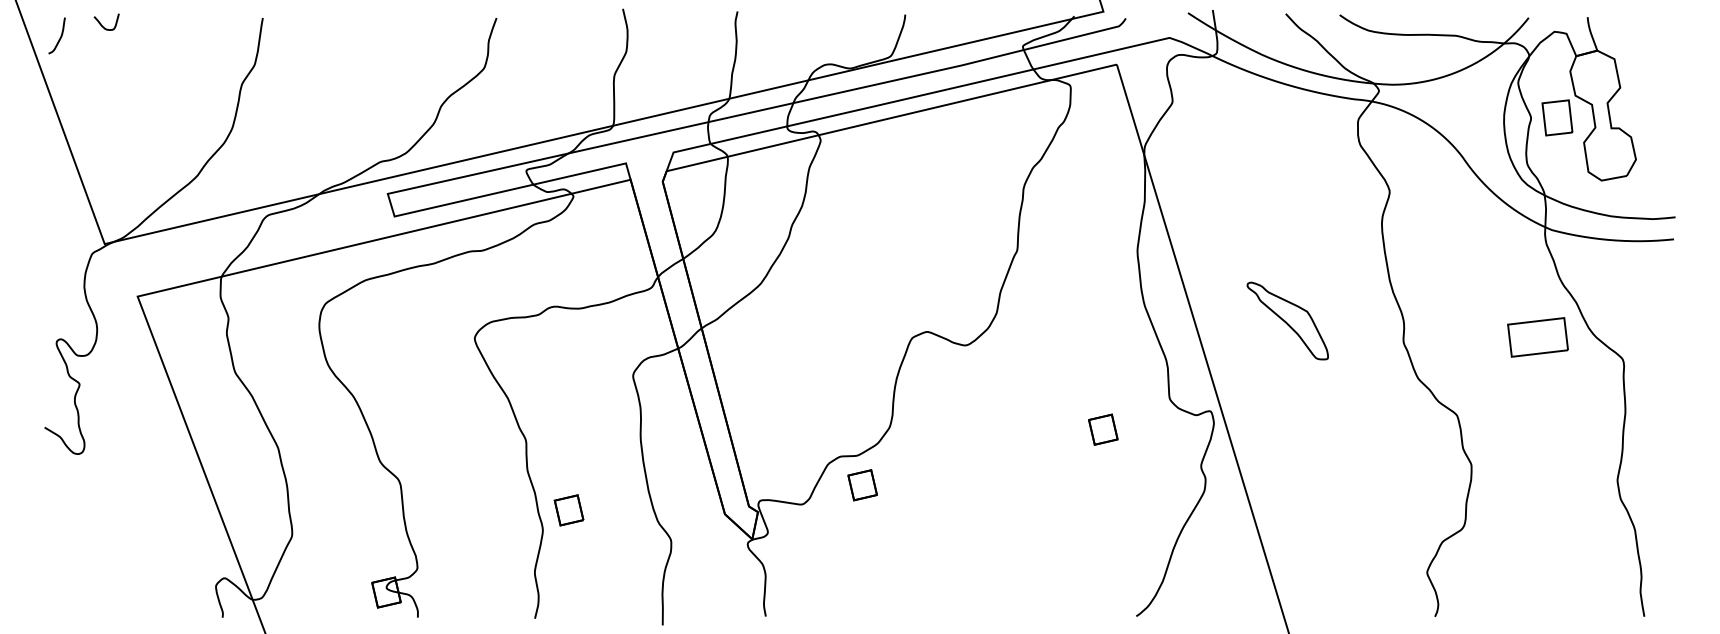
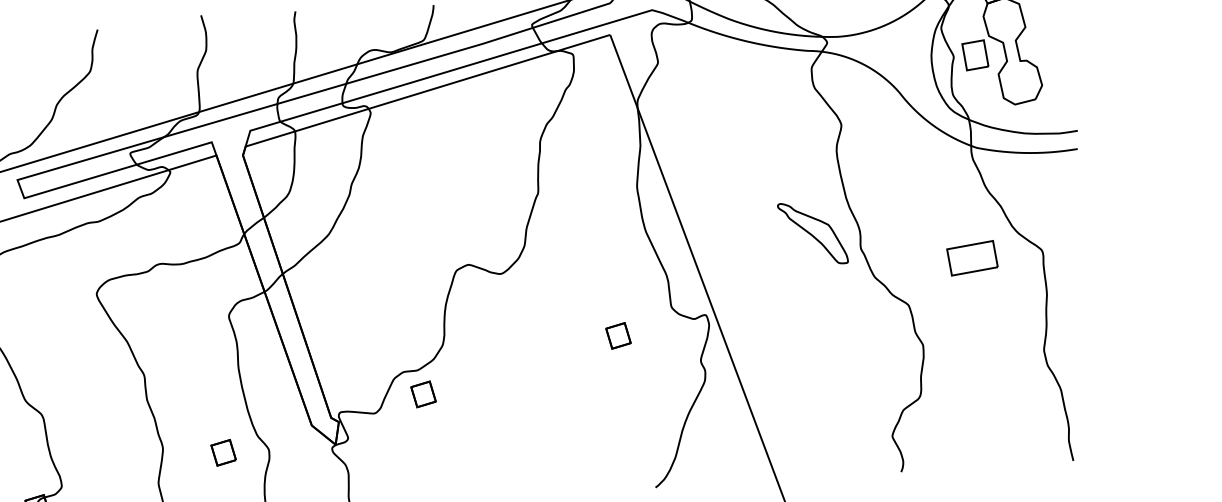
part: (1287, 320) -> (812, 233), moved
part: (1537, 337) -> (972, 258), moved
part: (568, 510) -> (223, 452), moved

